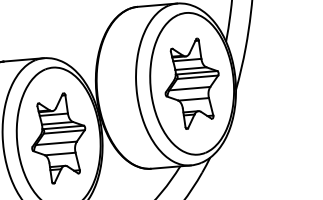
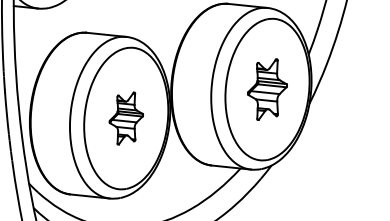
part: (192, 83) -> (267, 89), size x0.7
part: (58, 138) -> (126, 118), size x0.6

